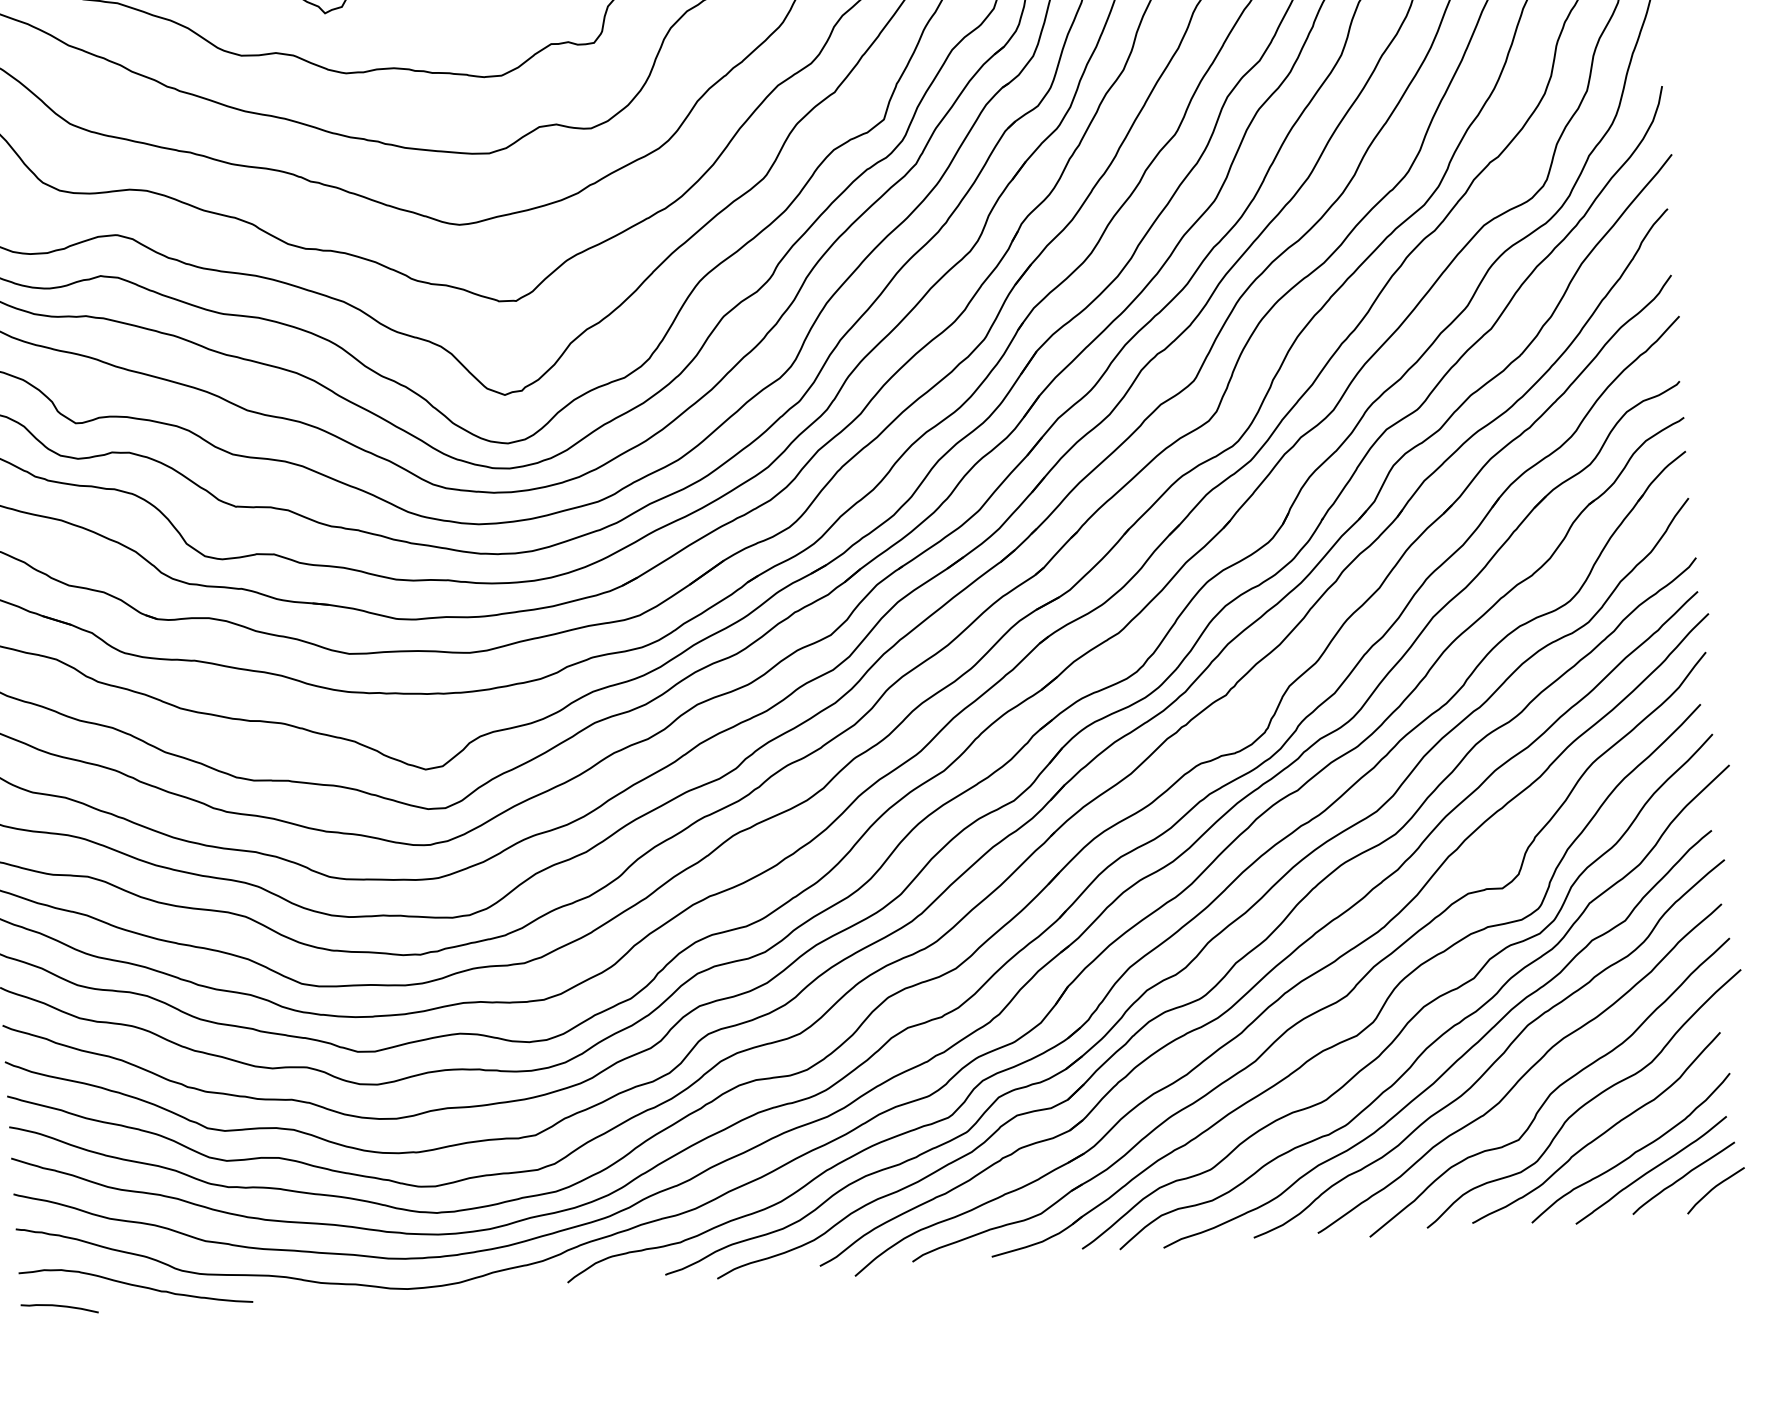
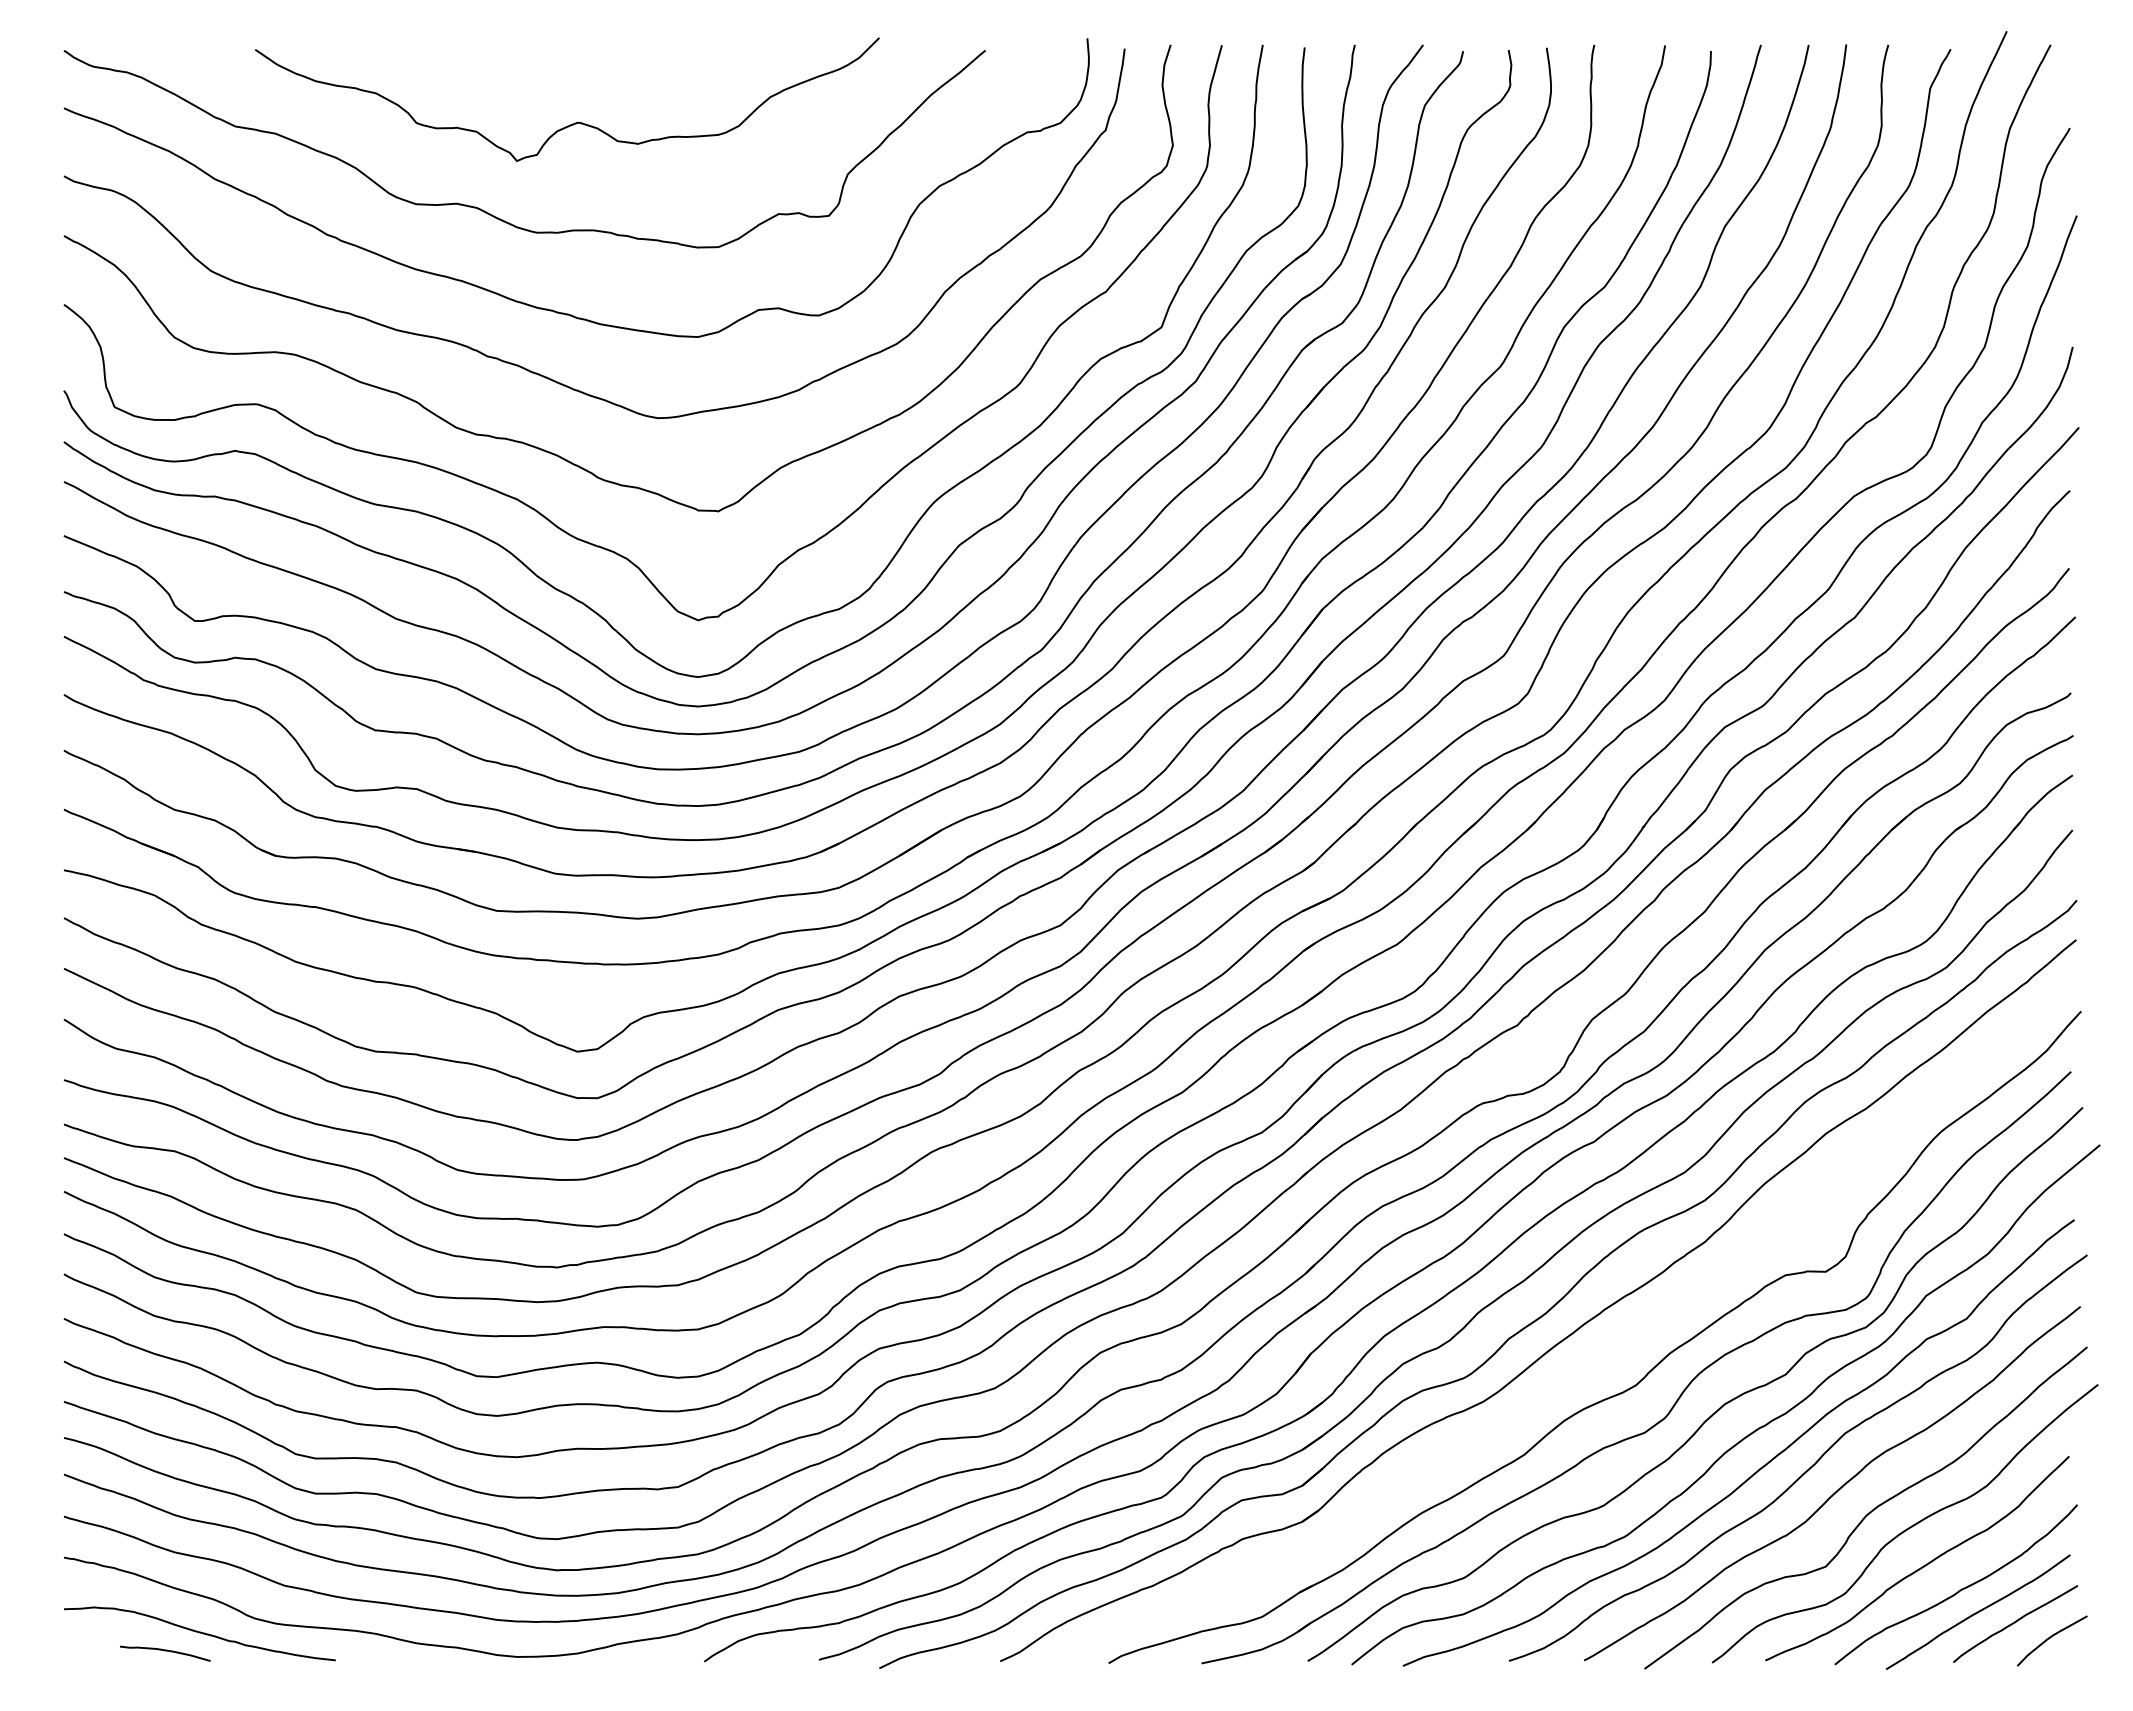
part: (1301, 979) -> (1584, 1363), removed
curve: (59, 1306) -> (165, 1651), moved

